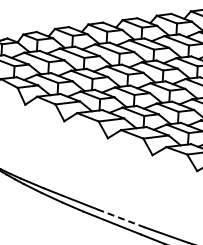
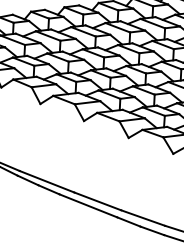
line: (121, 218) -> (97, 201), dashed -> solid

